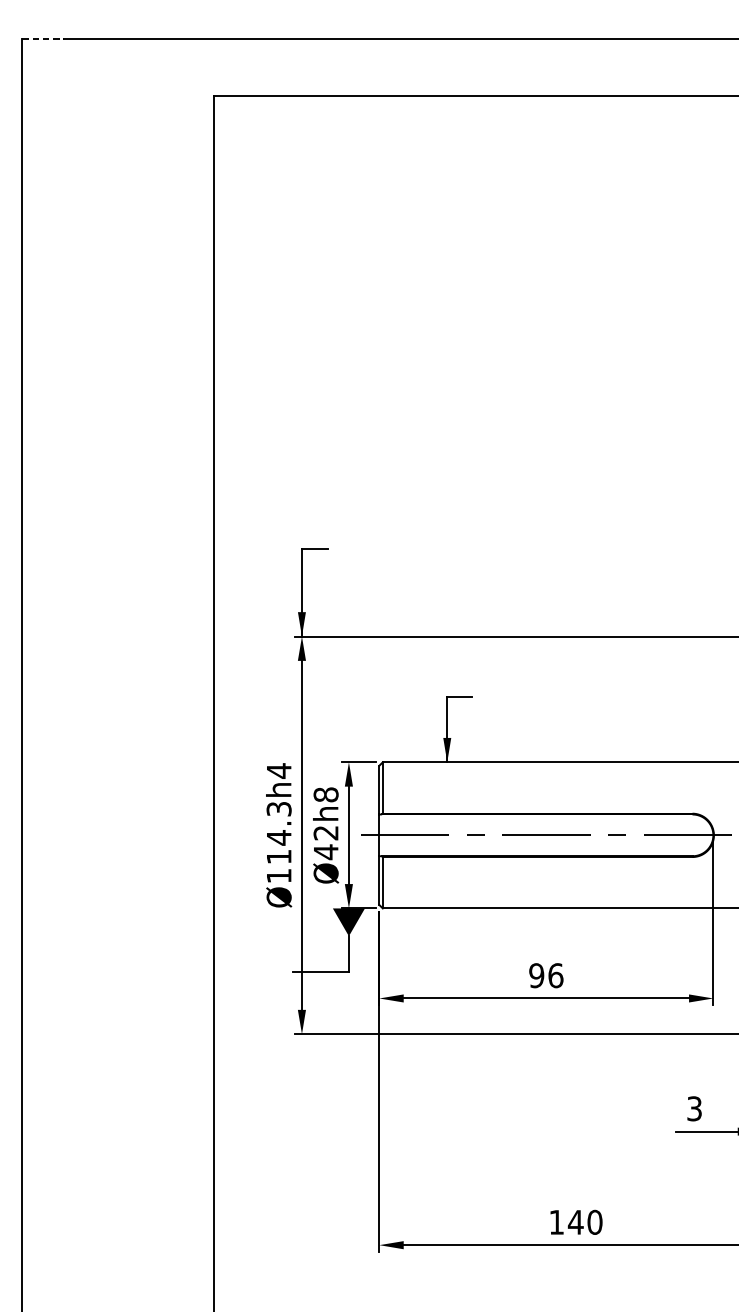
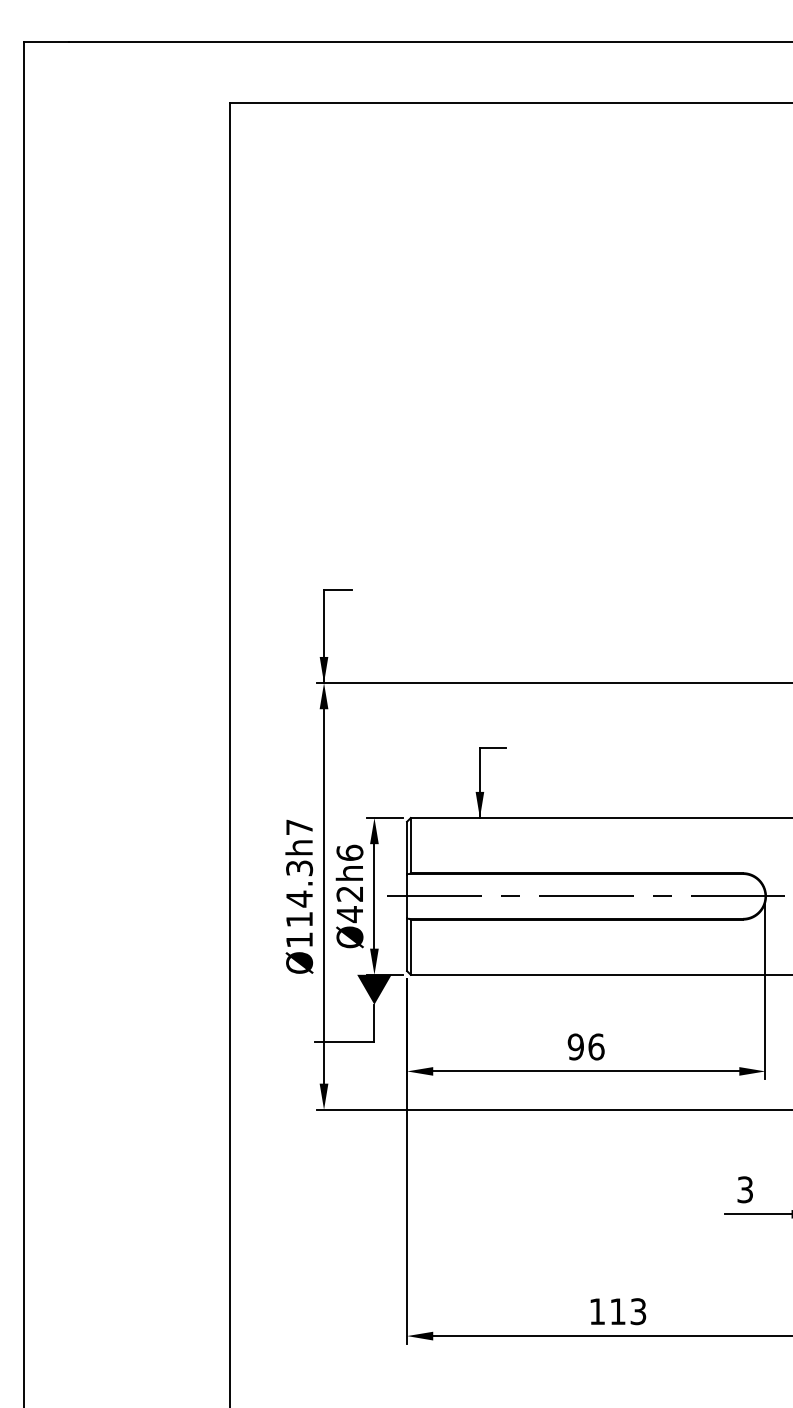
line: (43, 39) -> (46, 42), dashed -> solid
text: (279, 771) -> (299, 827), Ø114.3h4 -> Ø114.3h7
text: (325, 794) -> (349, 852), Ø42h8 -> Ø42h6
text: (584, 1222) -> (627, 1311), 140 -> 113

